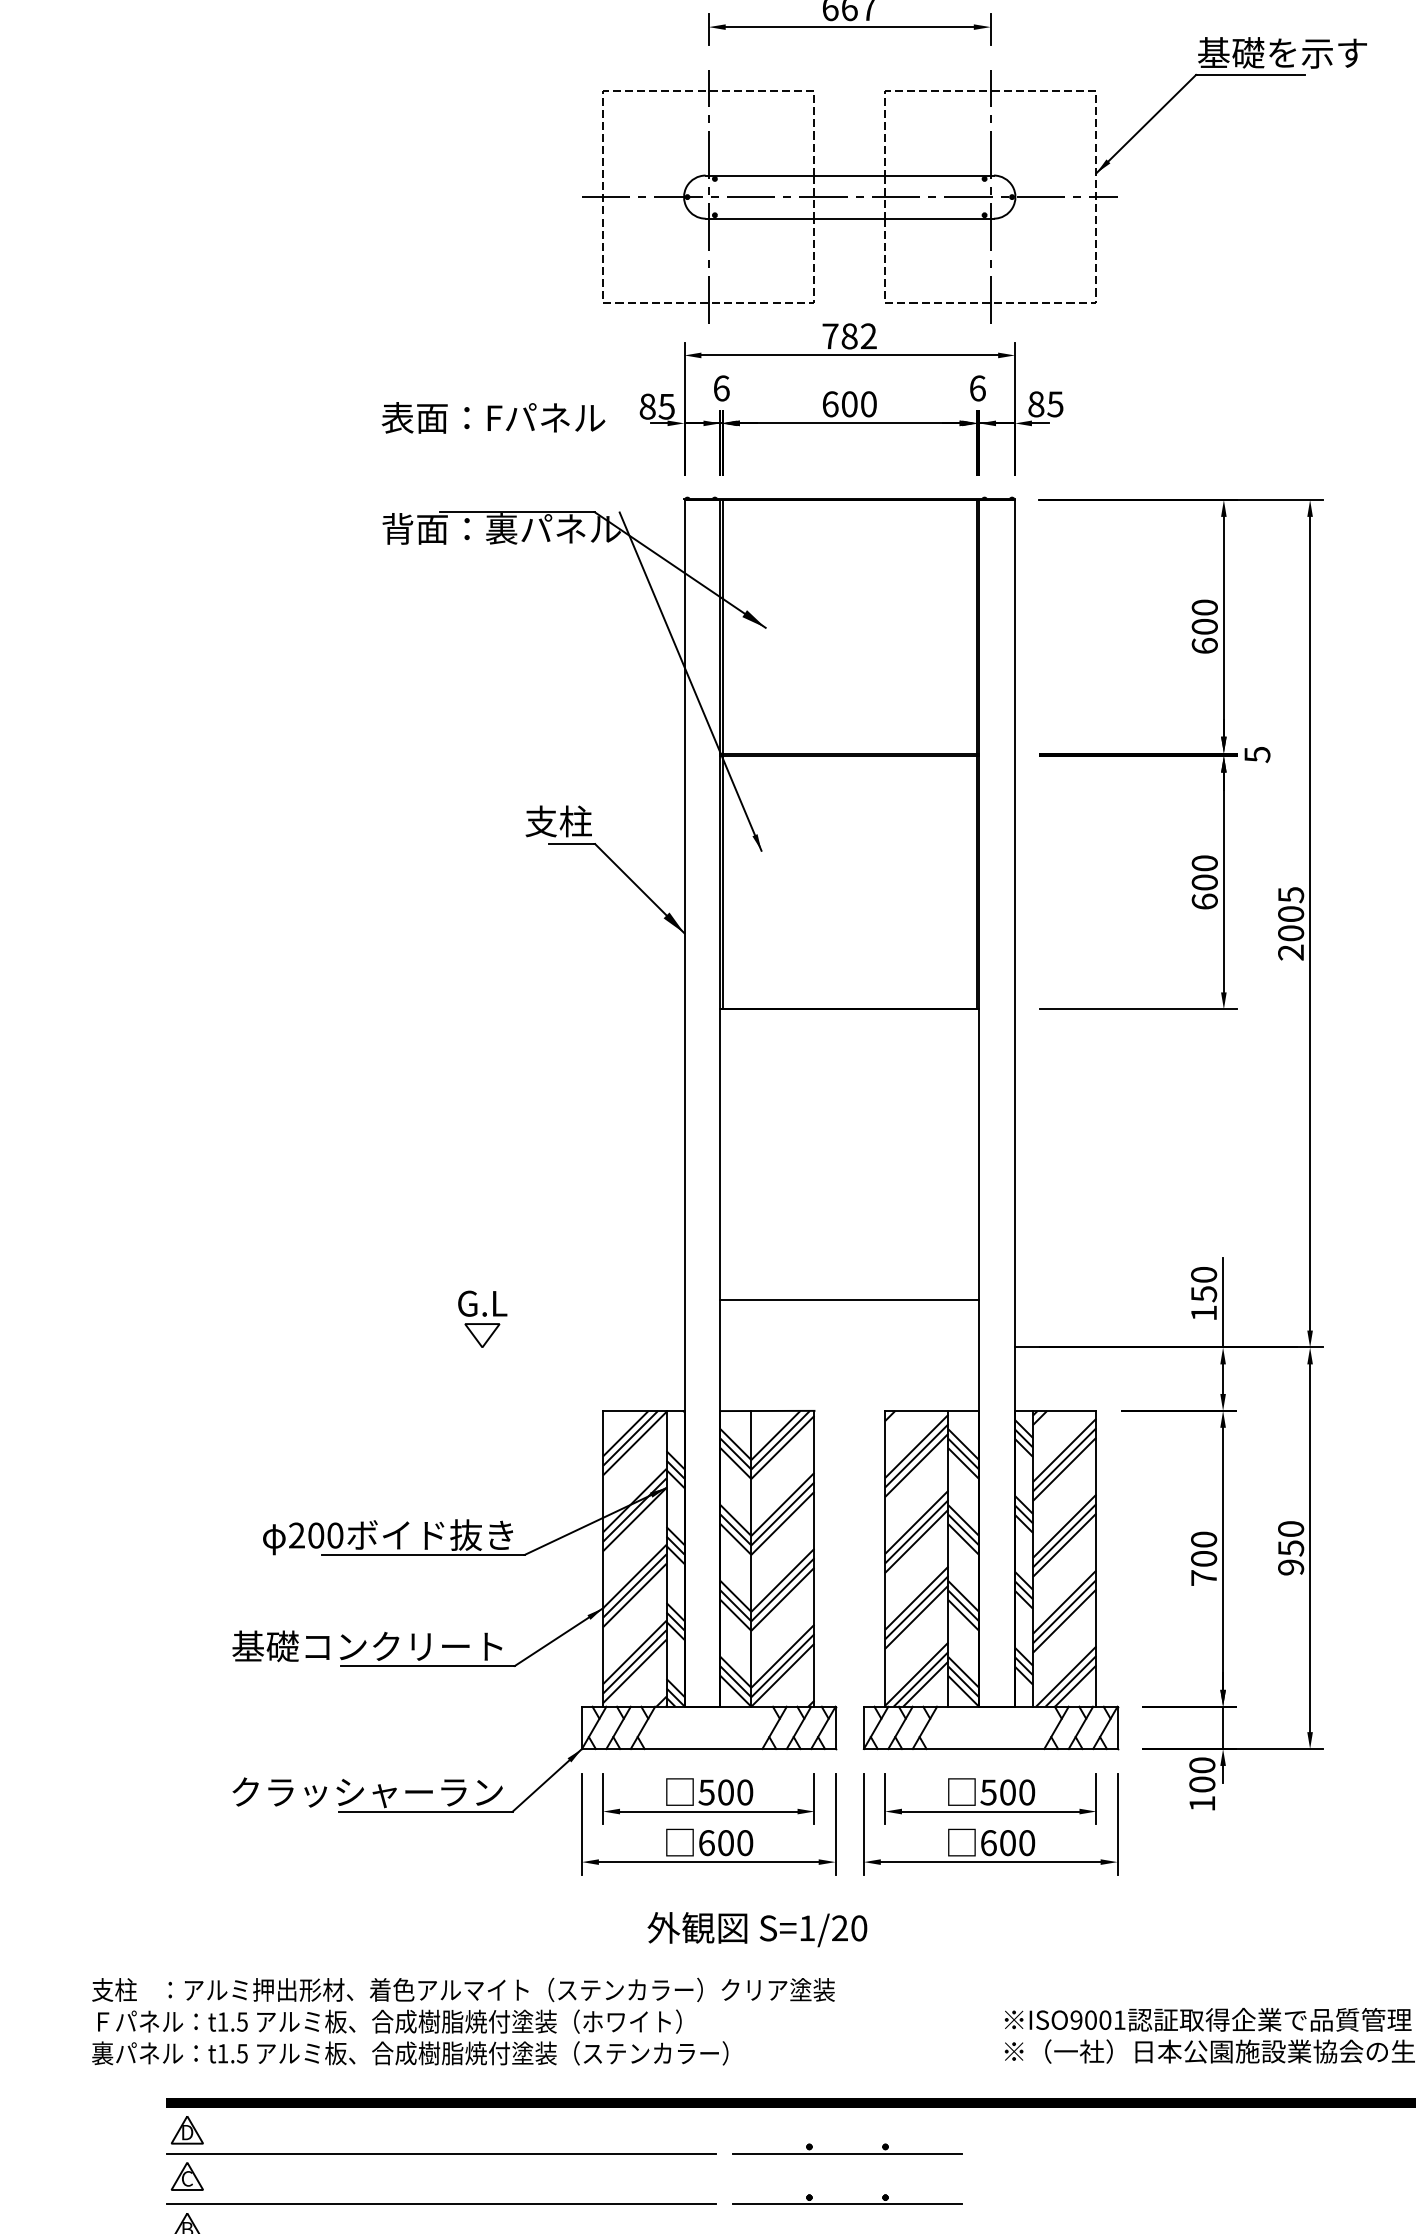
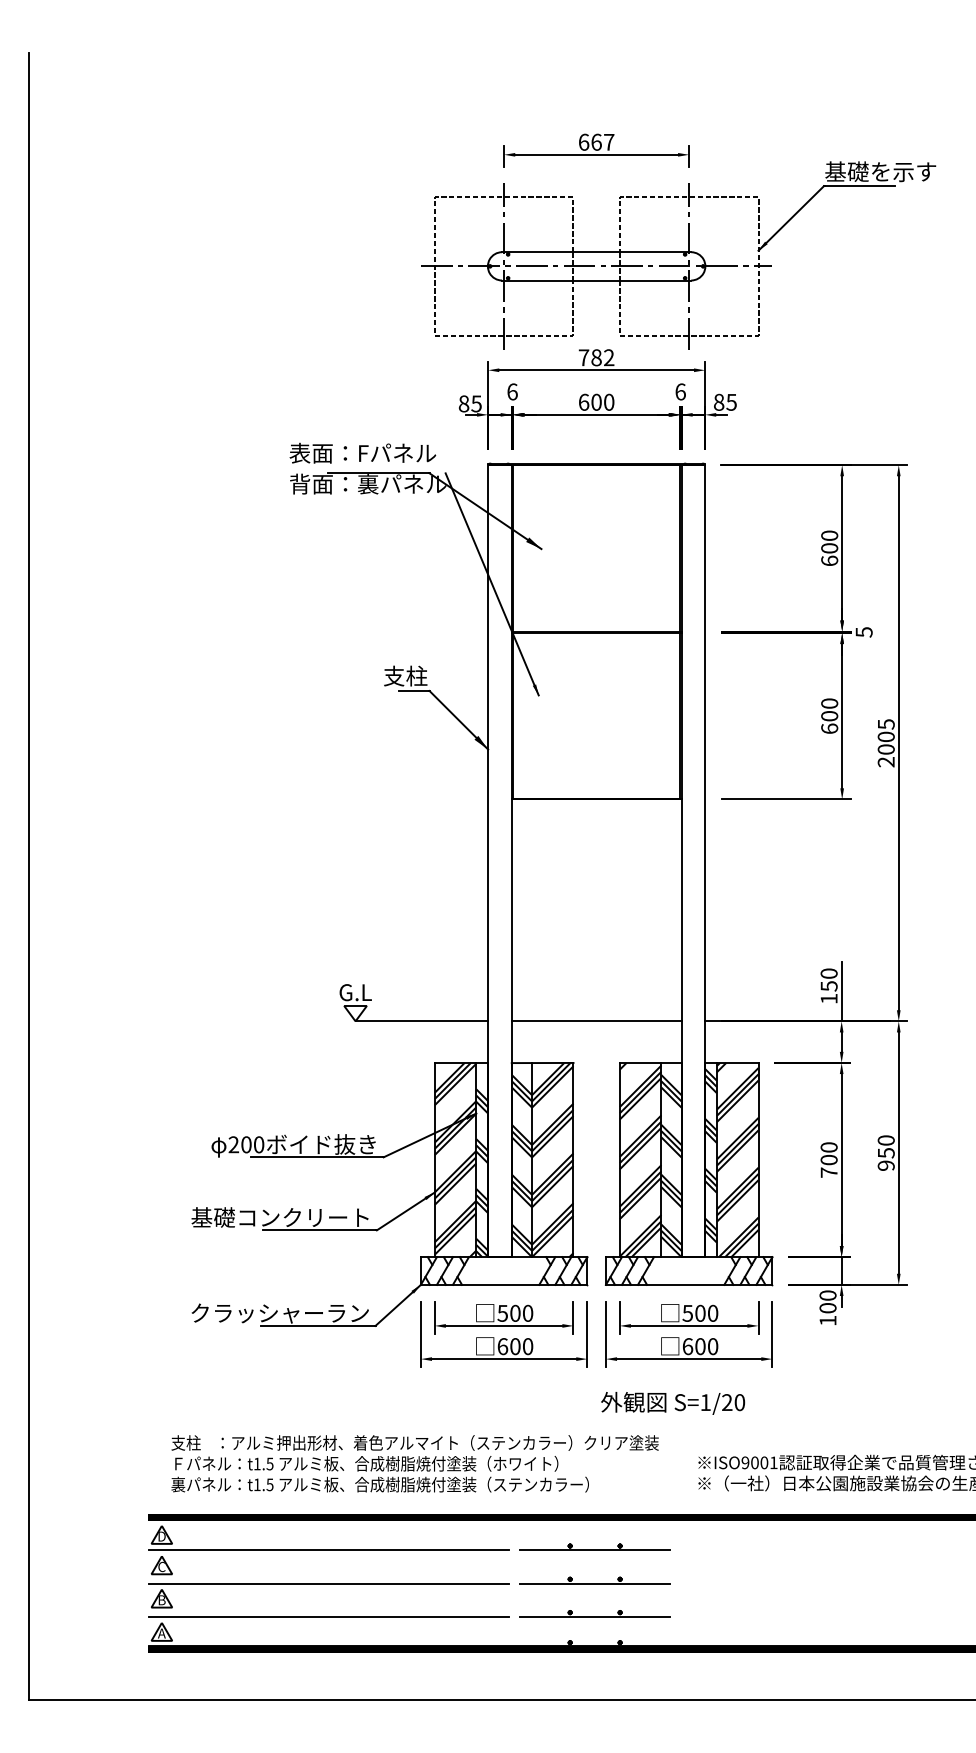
text: (492, 416) -> (362, 452), moved
line: (849, 1300) -> (596, 1021), moved
line: (582, 1347) -> (421, 1021), added
text: (758, 1929) -> (673, 1403), moved
text: (462, 2021) -> (414, 1463), moved

